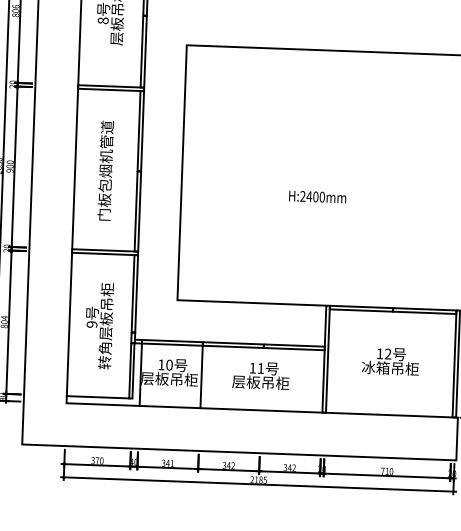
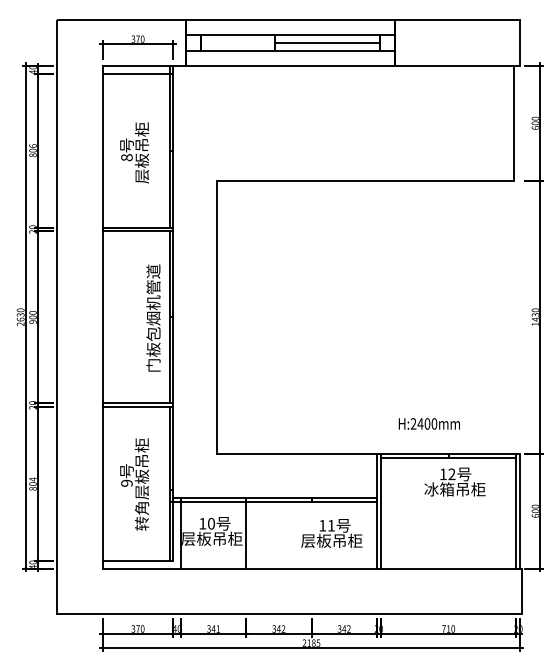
text: (105, 170) -> (153, 317), moved
text: (316, 196) -> (428, 423), moved
text: (390, 360) -> (454, 481), moved
text: (260, 375) -> (331, 533), moved

